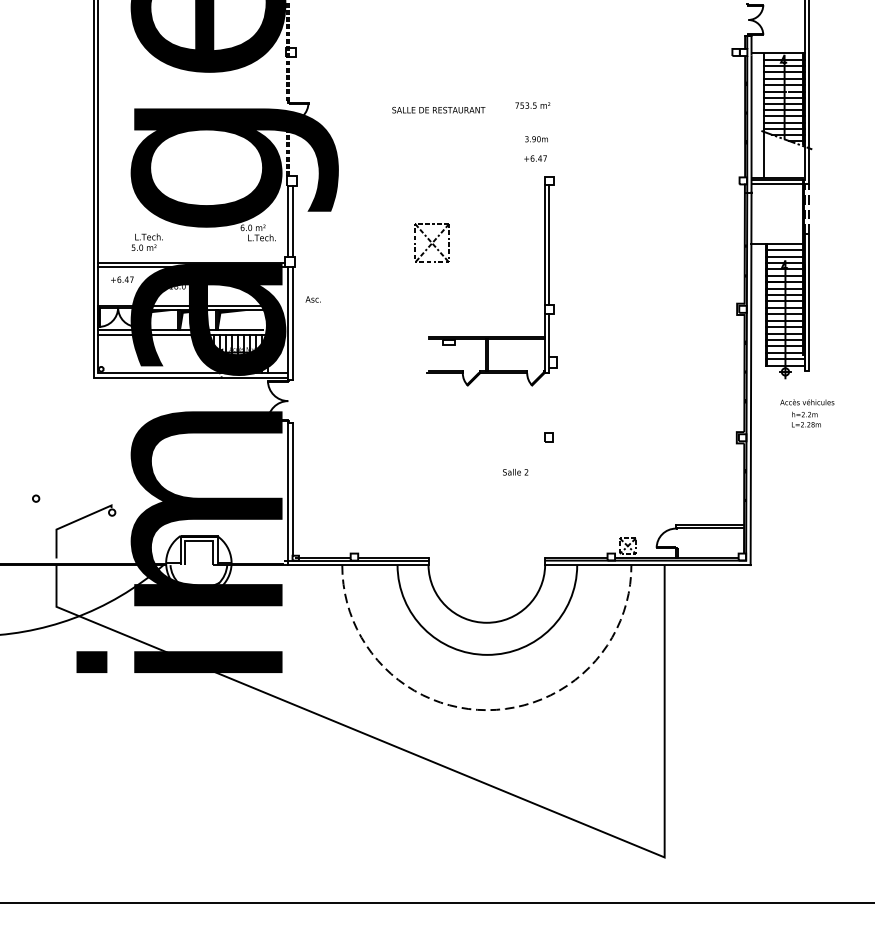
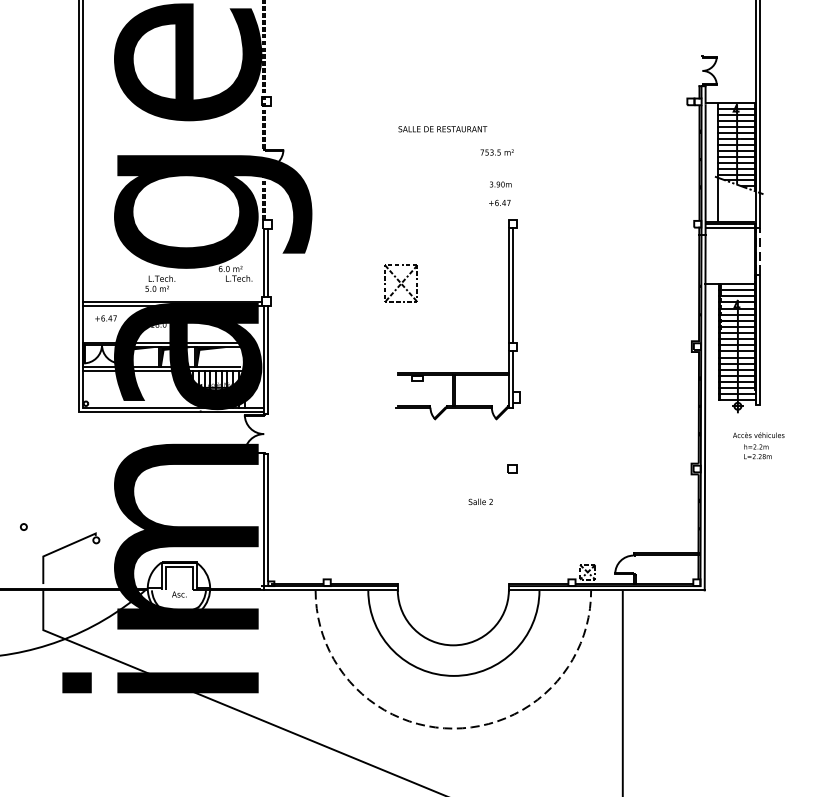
text: (438, 109) -> (442, 128), moved
text: (146, 241) -> (159, 282), moved
text: (312, 299) -> (178, 594), moved

